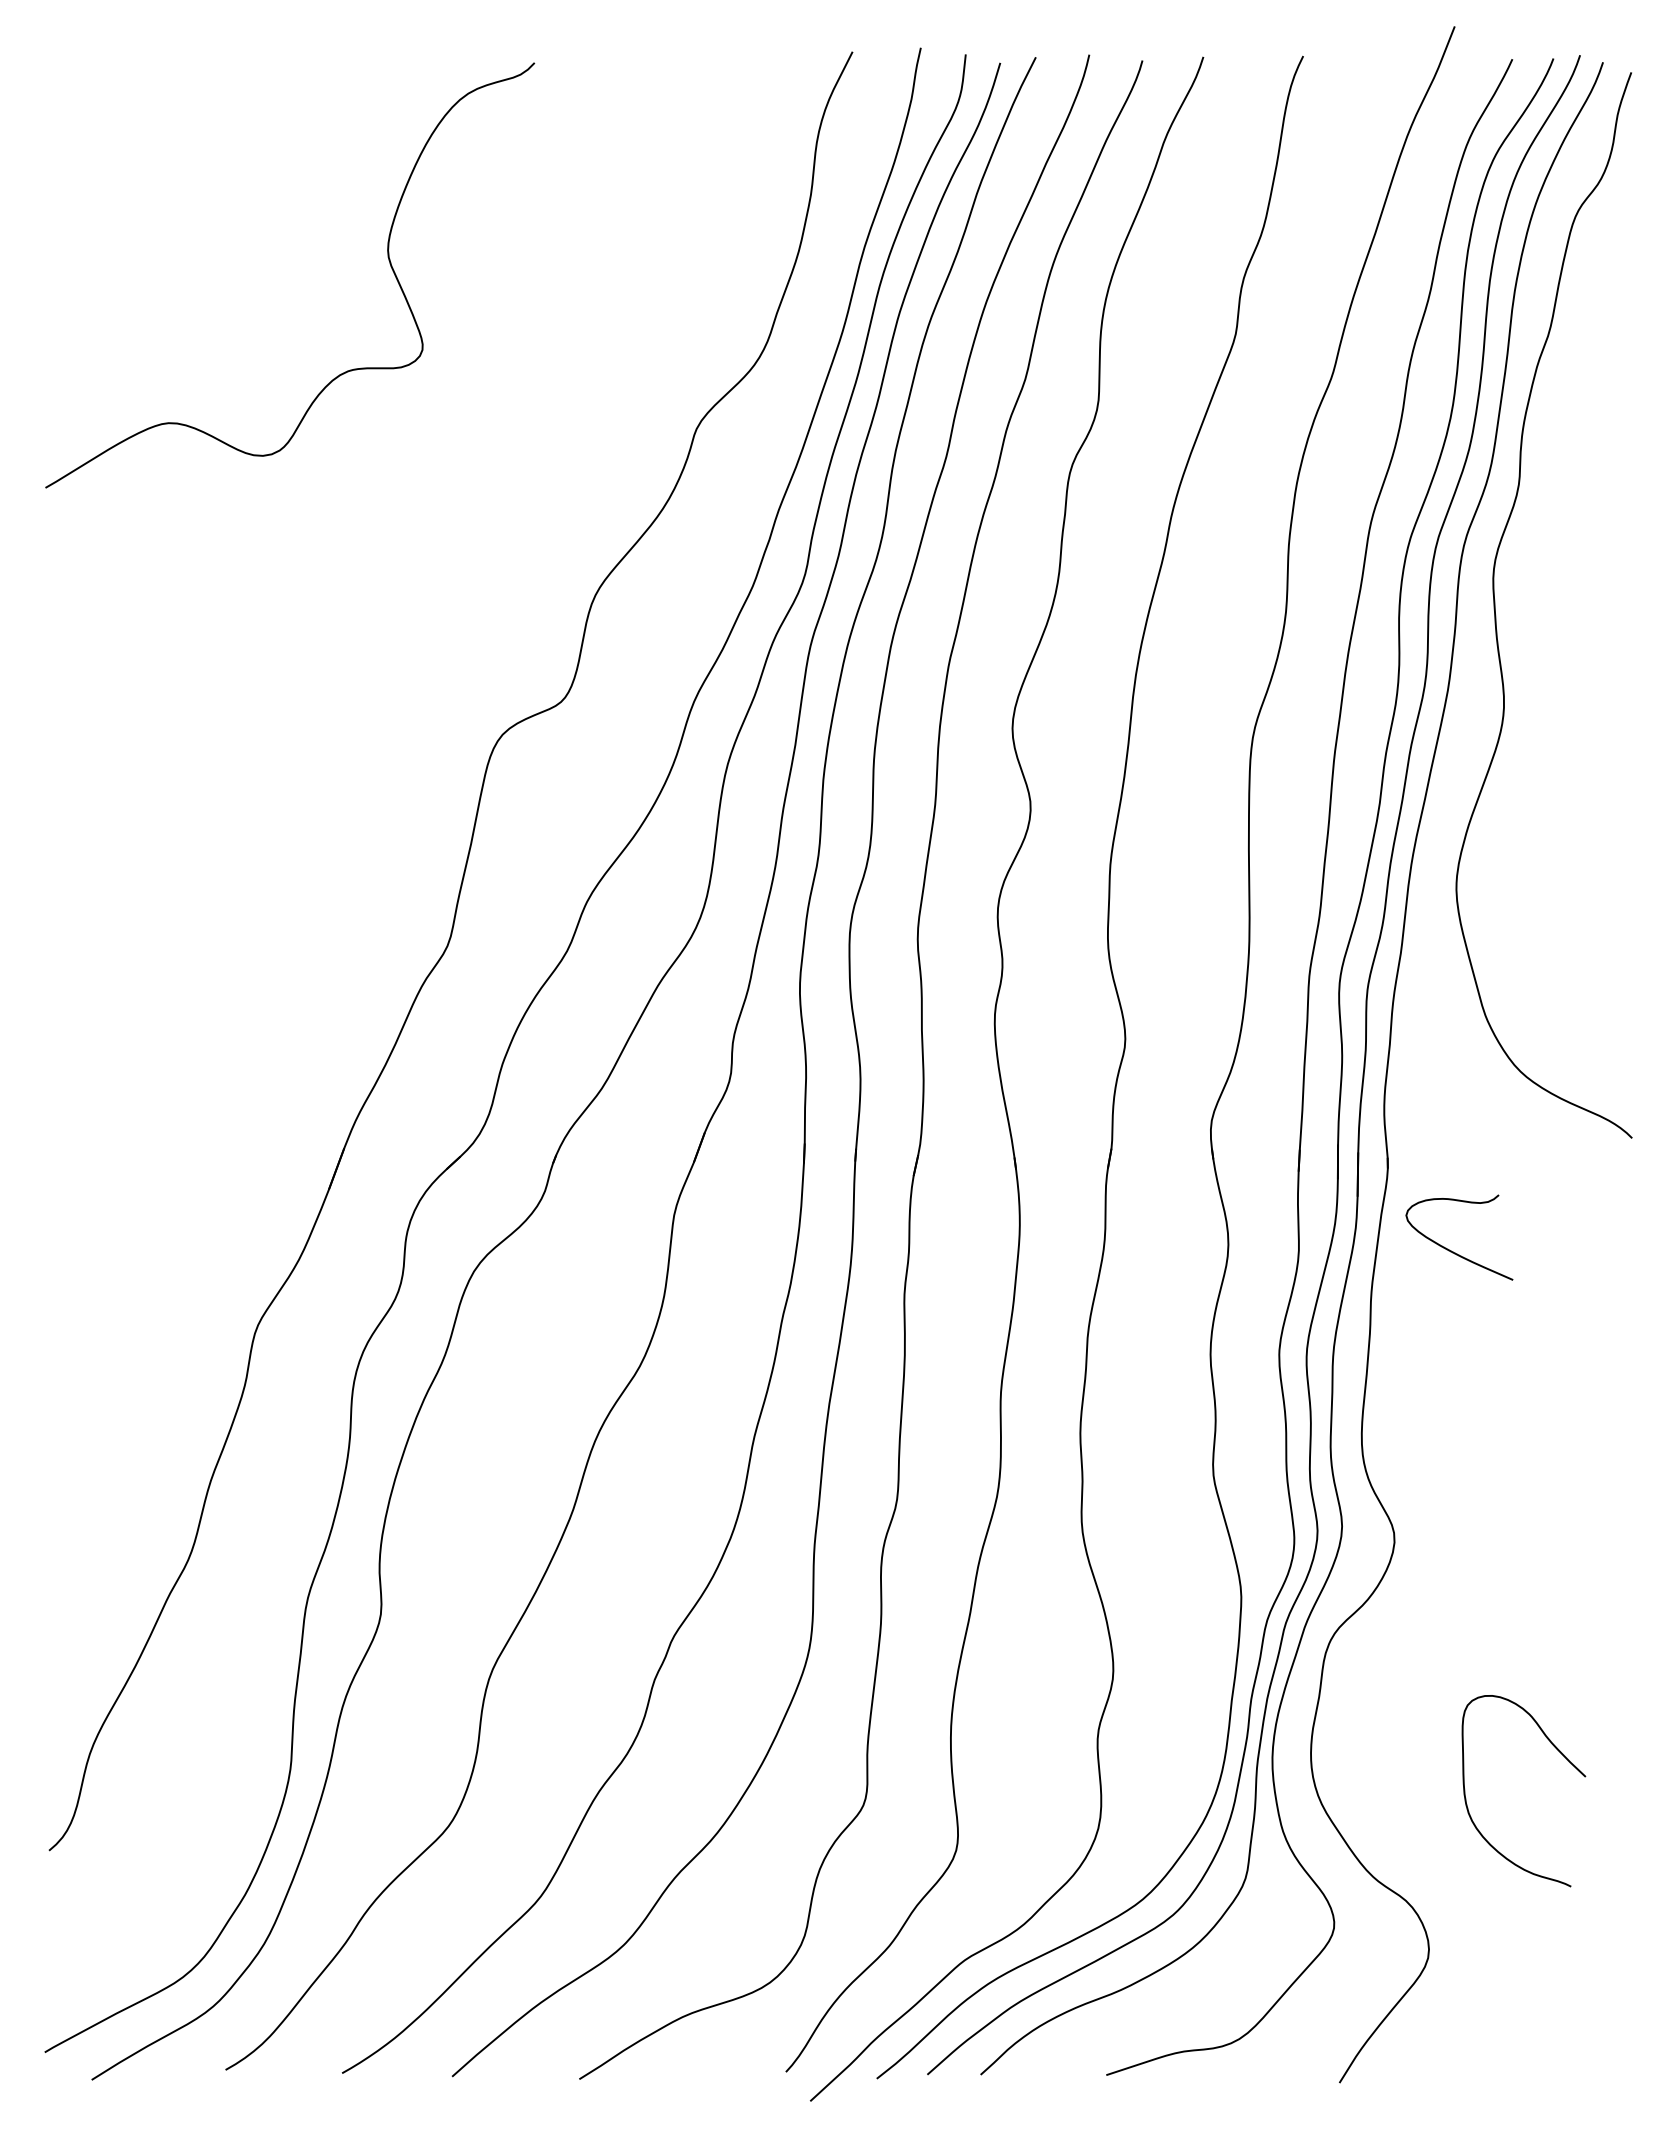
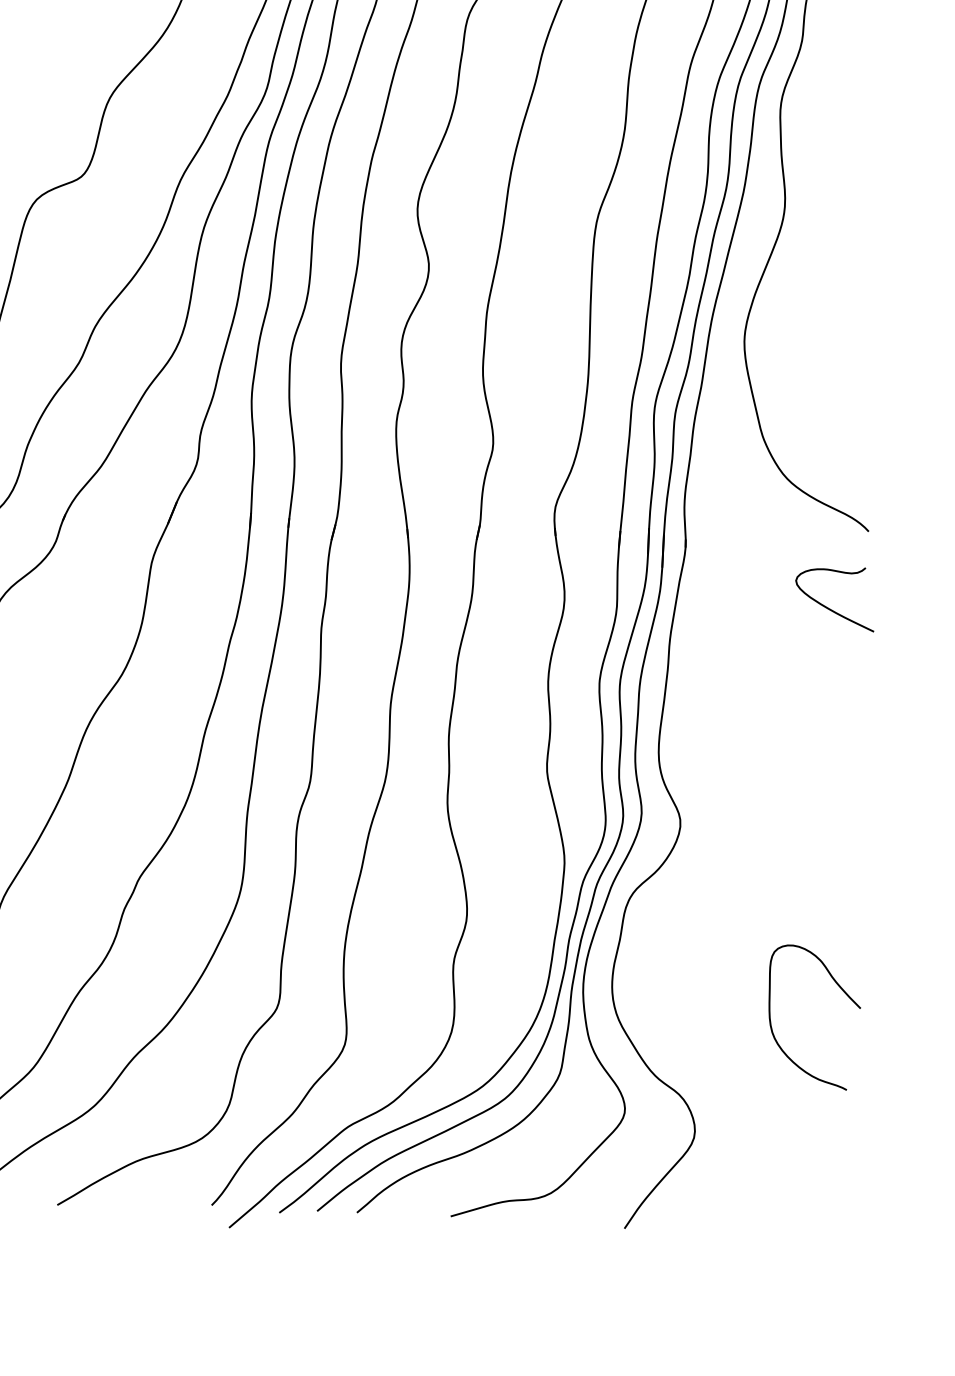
curve: (1453, 1251) -> (830, 608), moved
curve: (1560, 1753) -> (842, 990), moved

